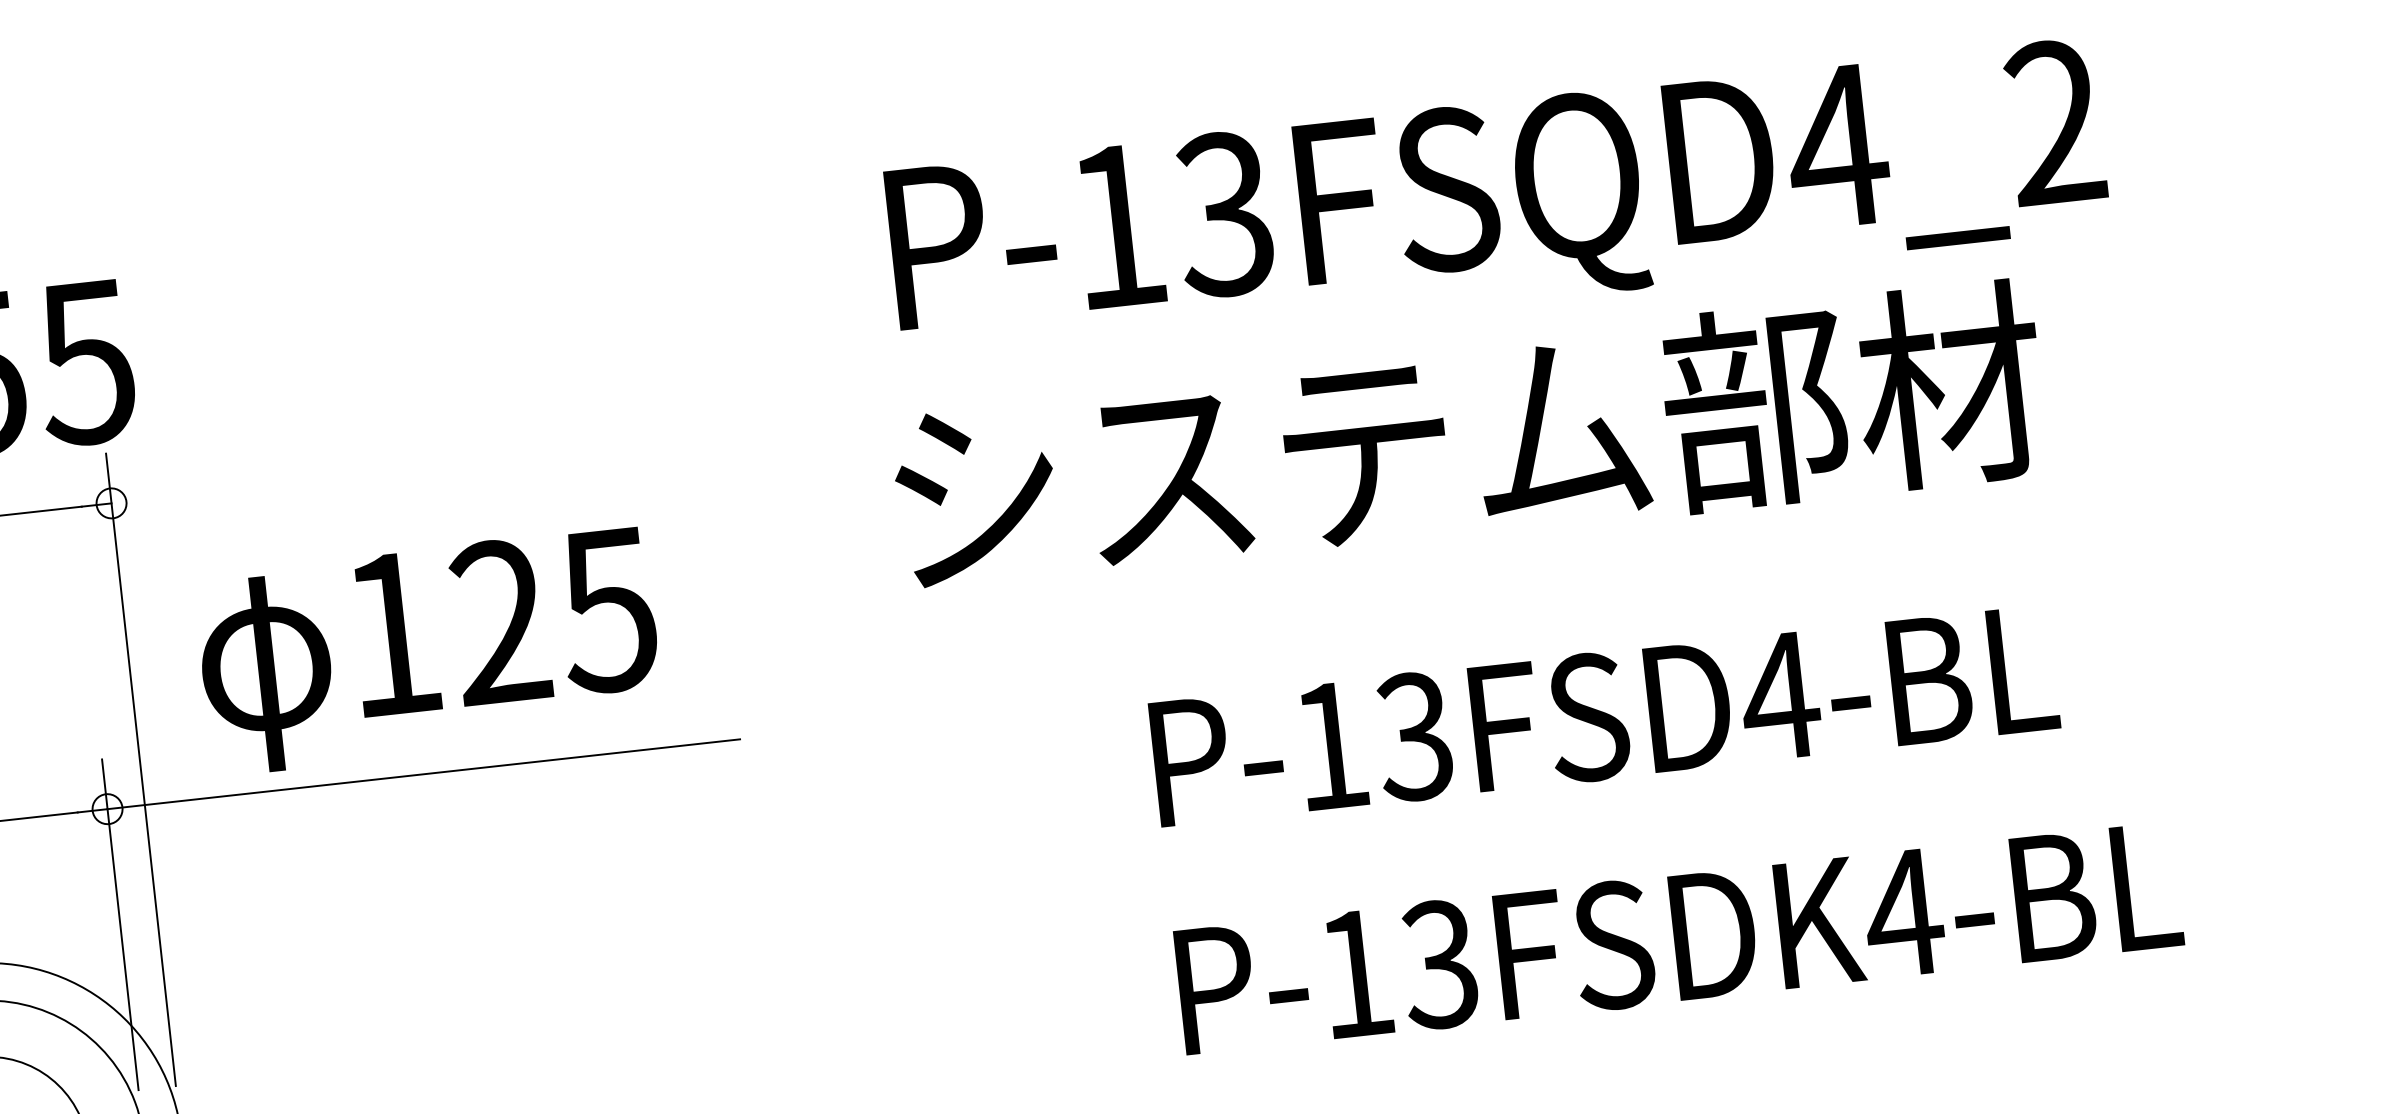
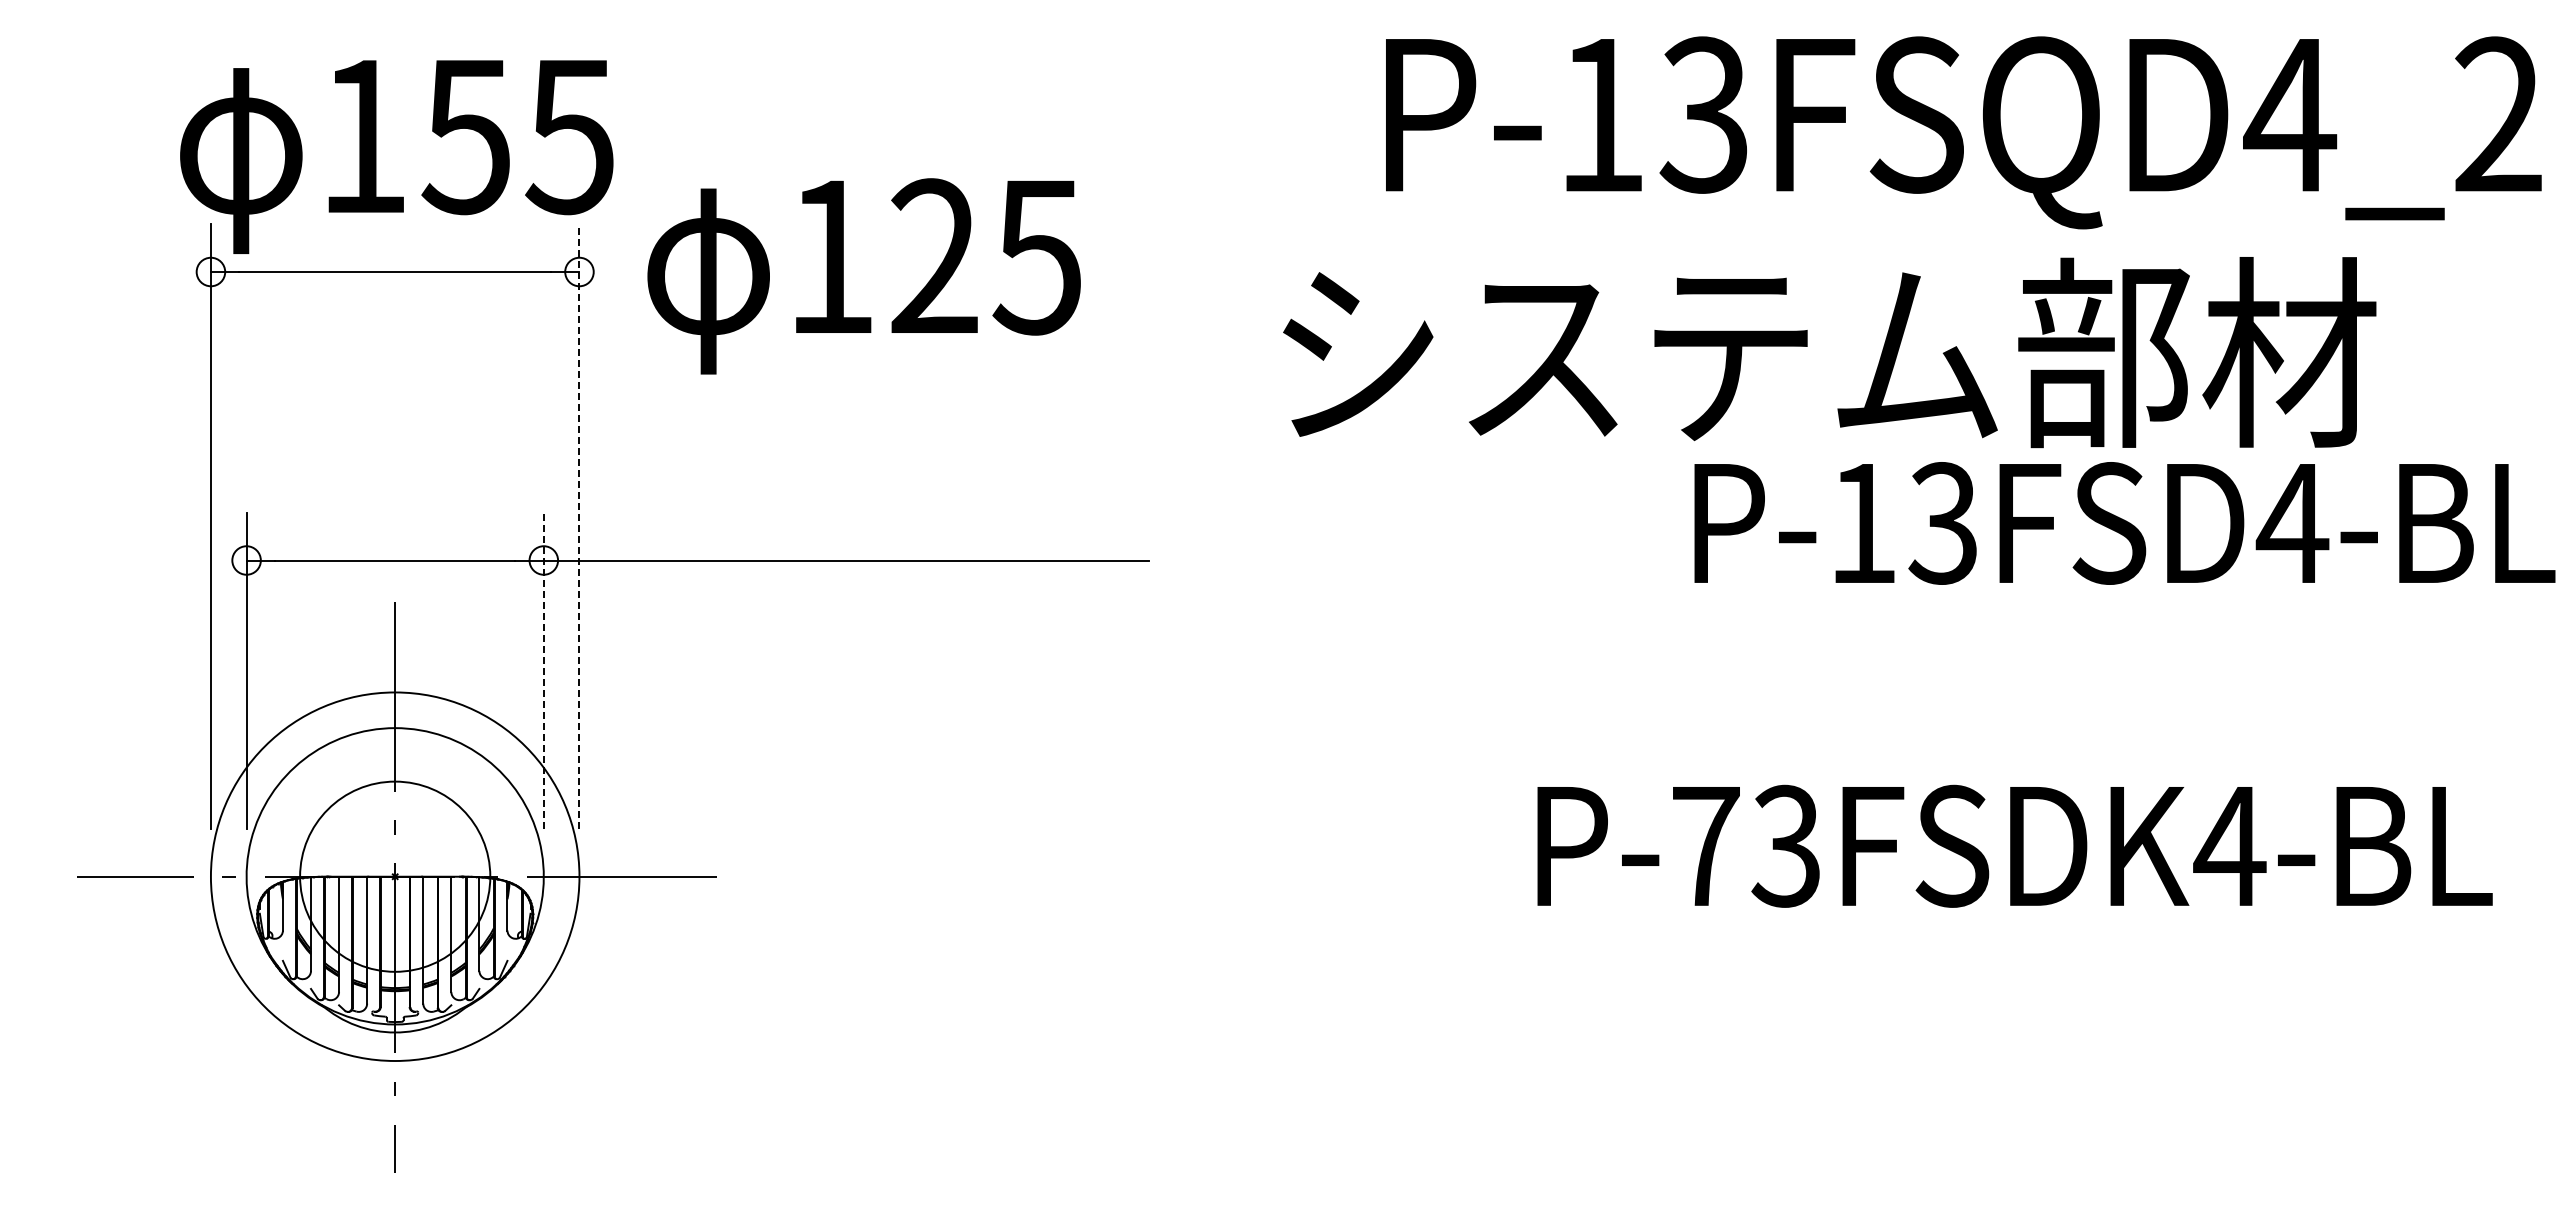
text: (1497, 202) -> (1963, 132), moved
text: (1468, 438) -> (1829, 352), moved
text: (428, 650) -> (863, 276), moved
text: (1604, 715) -> (2124, 523), moved
line: (140, 769) -> (579, 526), solid -> dashed
line: (119, 924) -> (543, 670), solid -> dashed
text: (1356, 973) -> (1706, 846), P-13FSDK4-BL -> P-73FSDK4-BL

